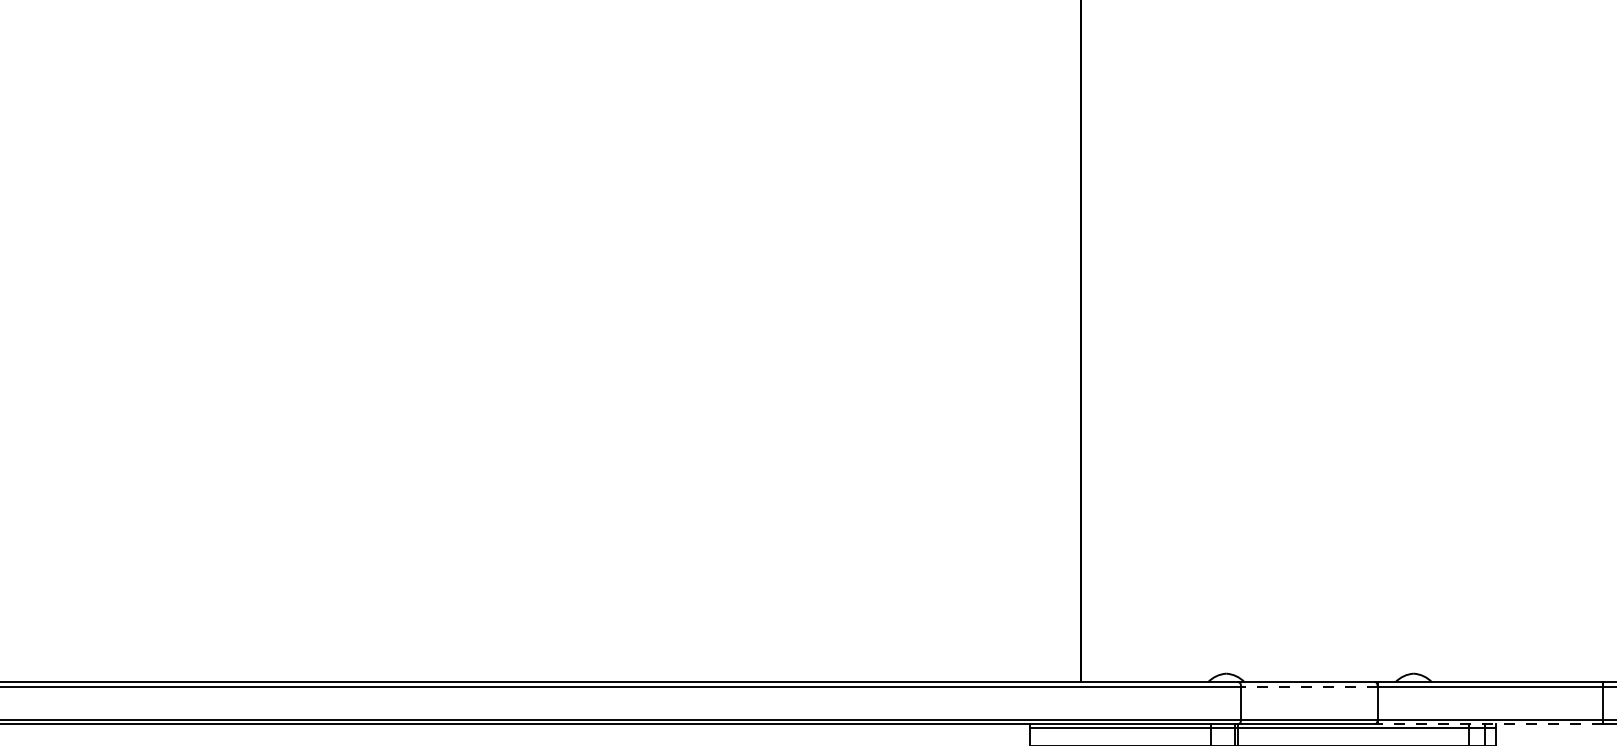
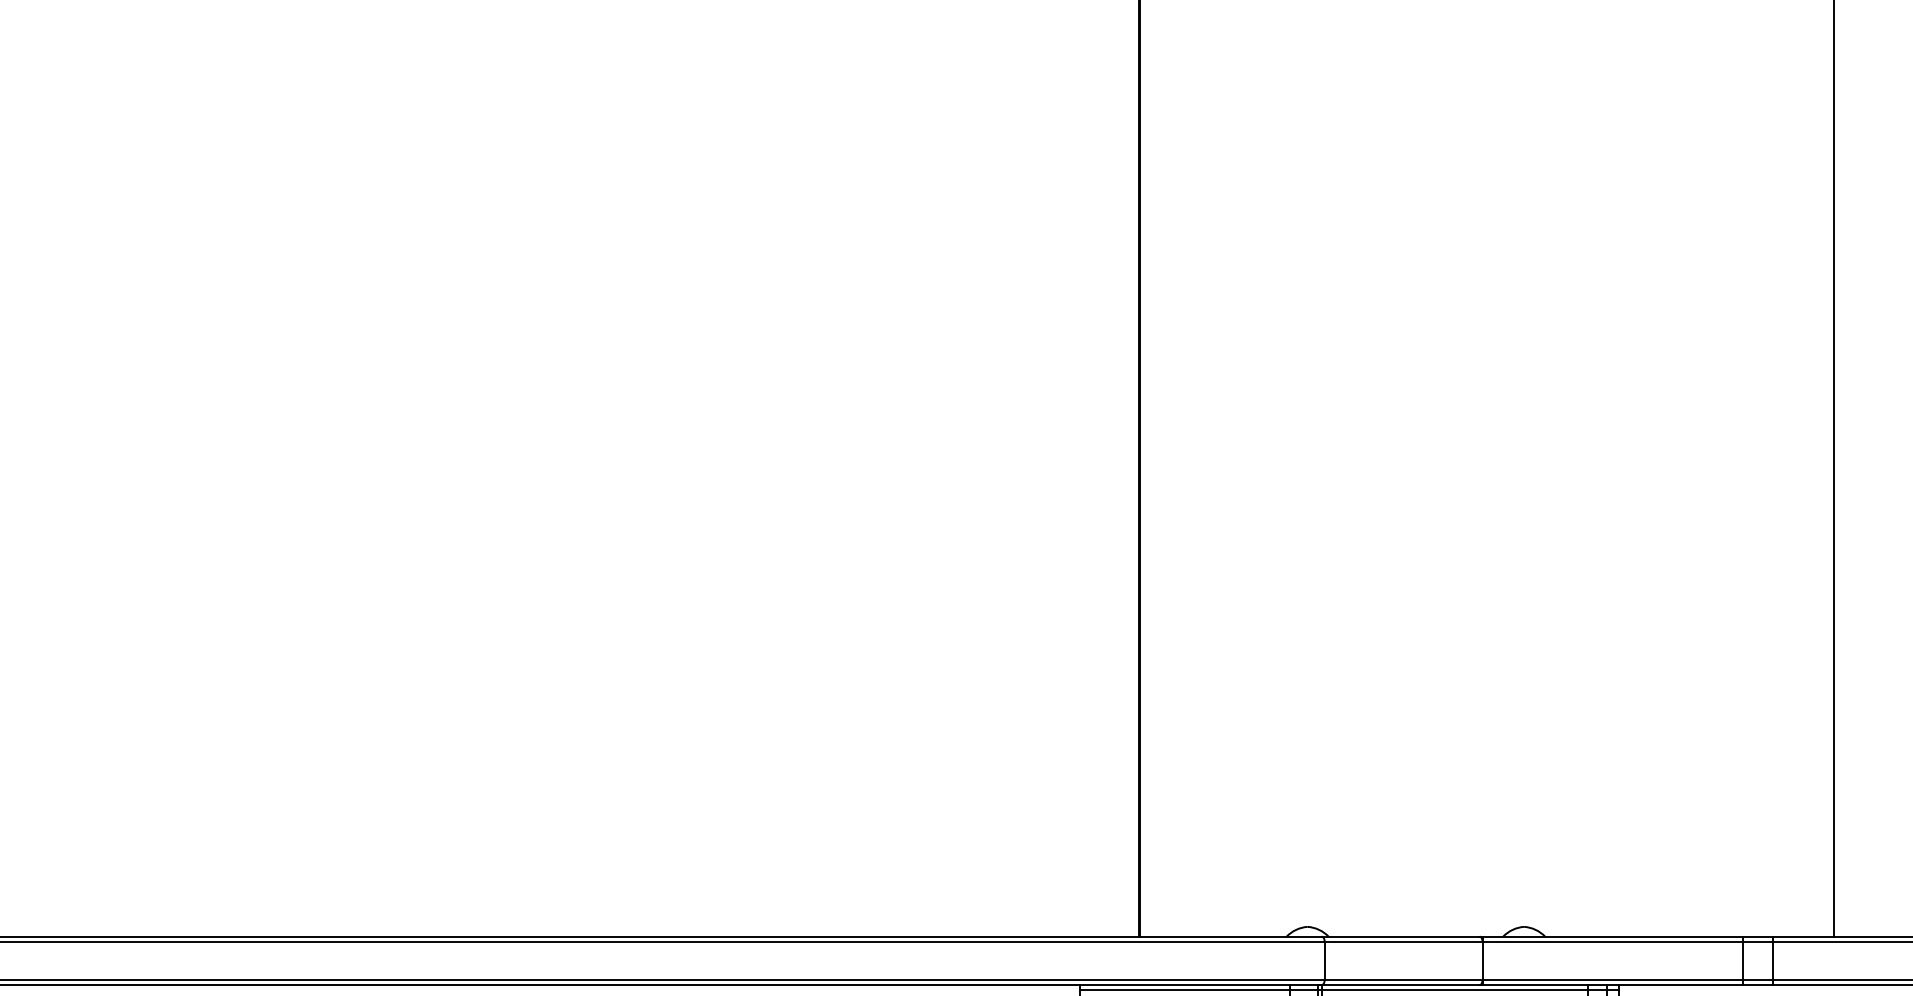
line: (1309, 686) -> (1403, 941), dashed -> solid
line: (1490, 724) -> (1612, 985), dashed -> solid

